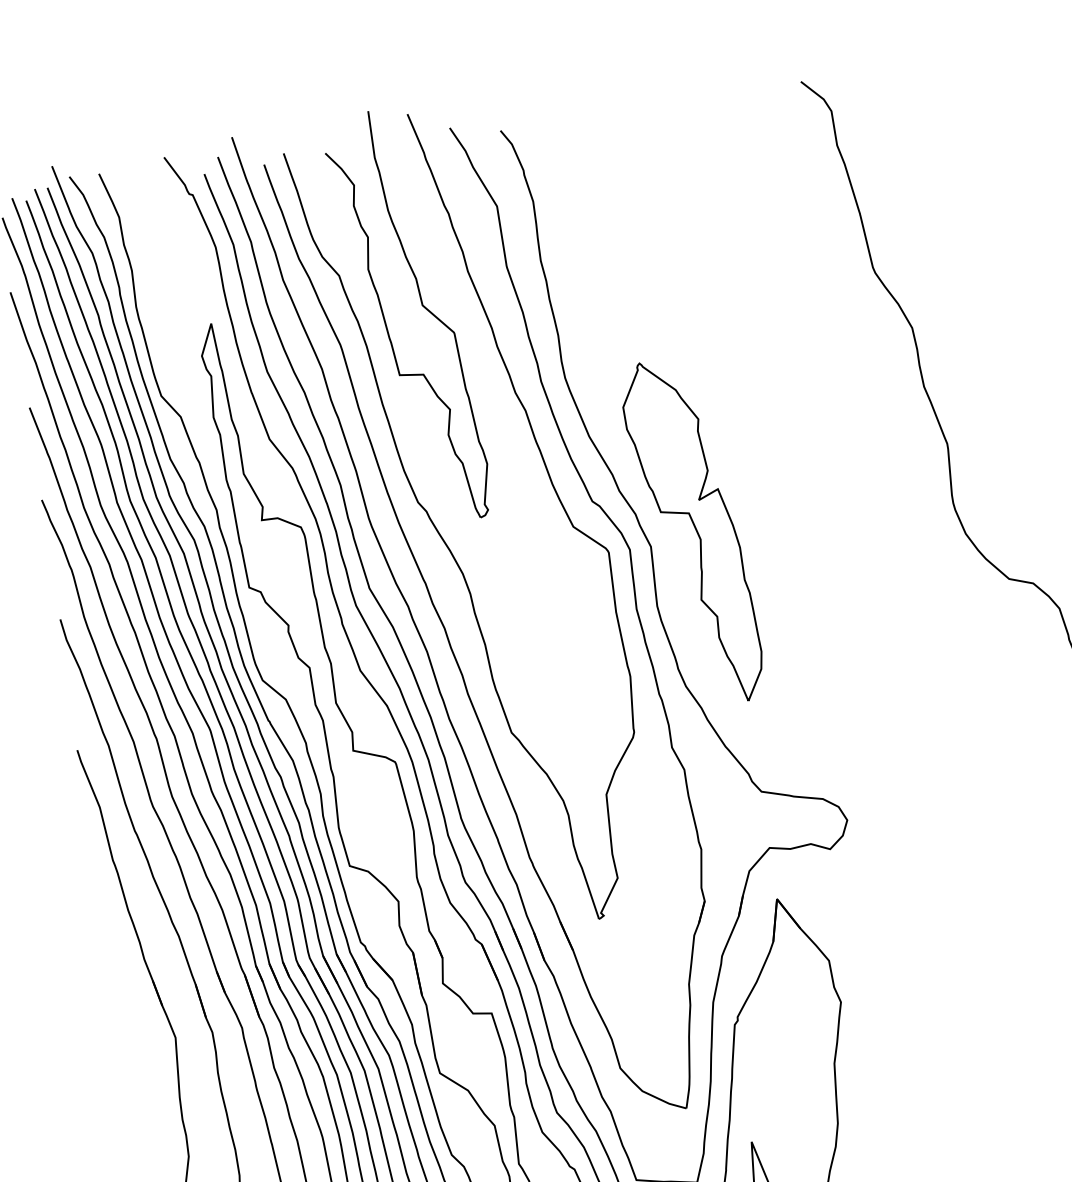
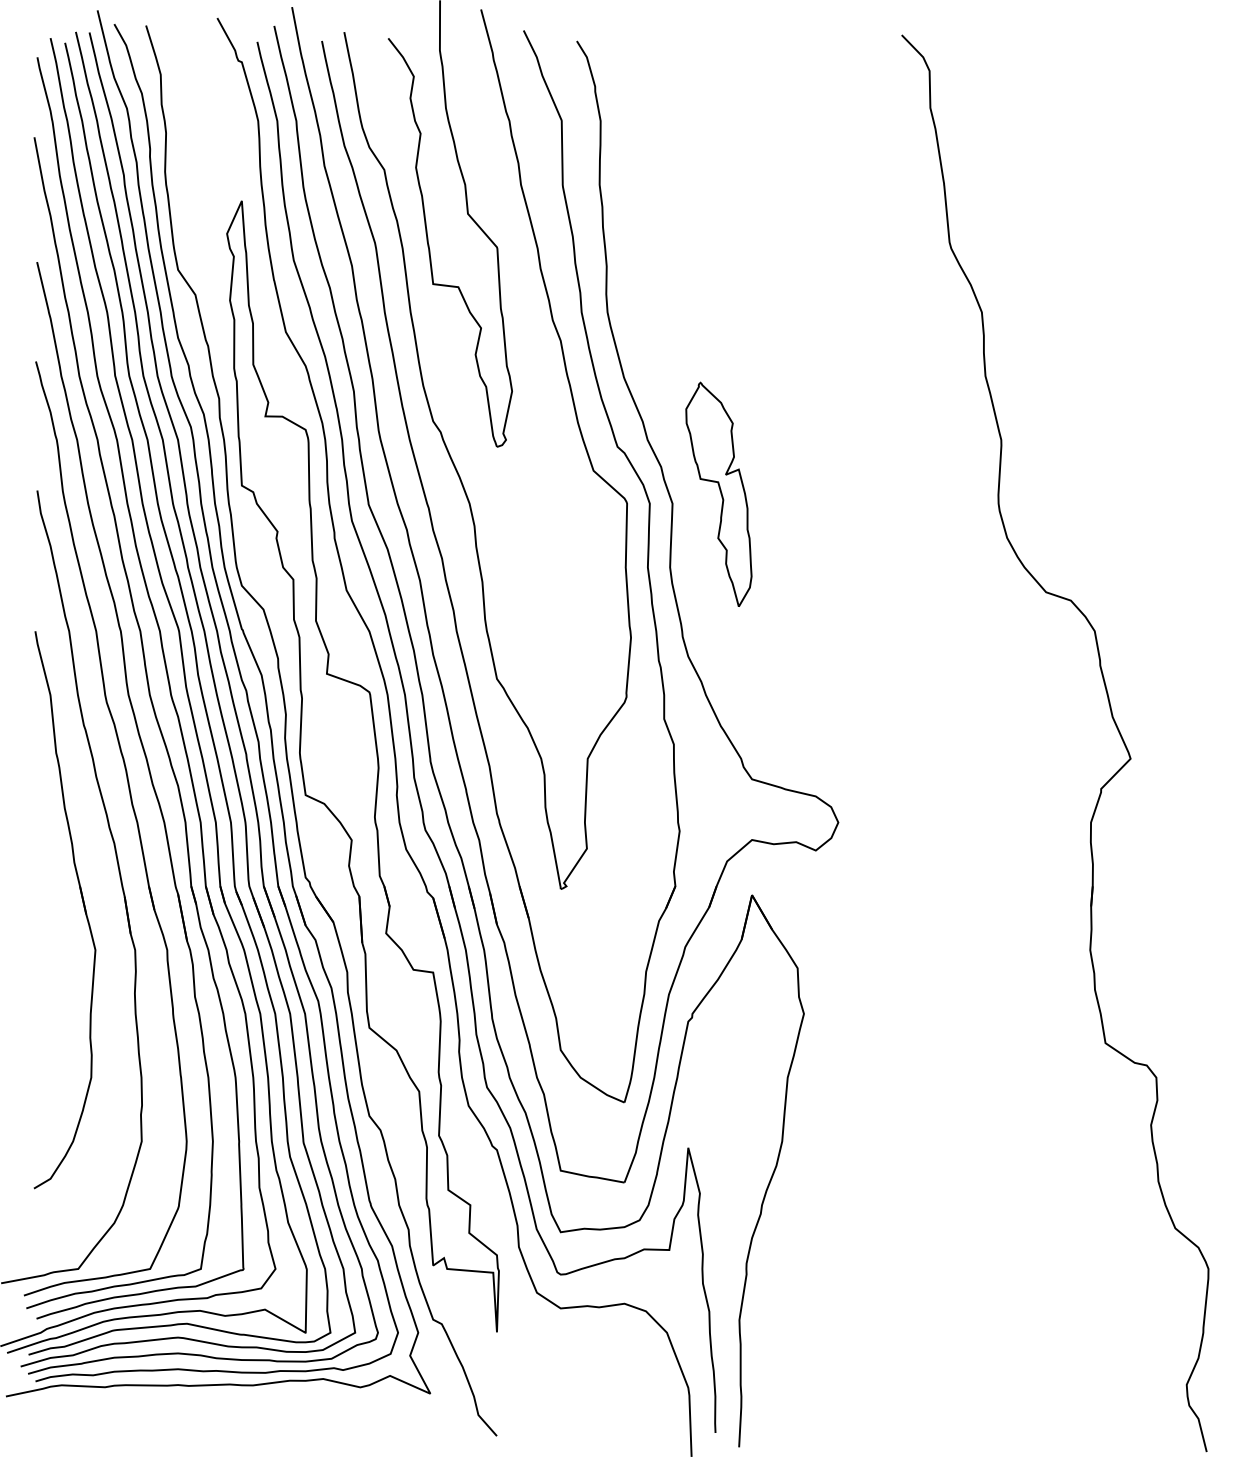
part: (692, 532) -> (718, 494), size x0.6

